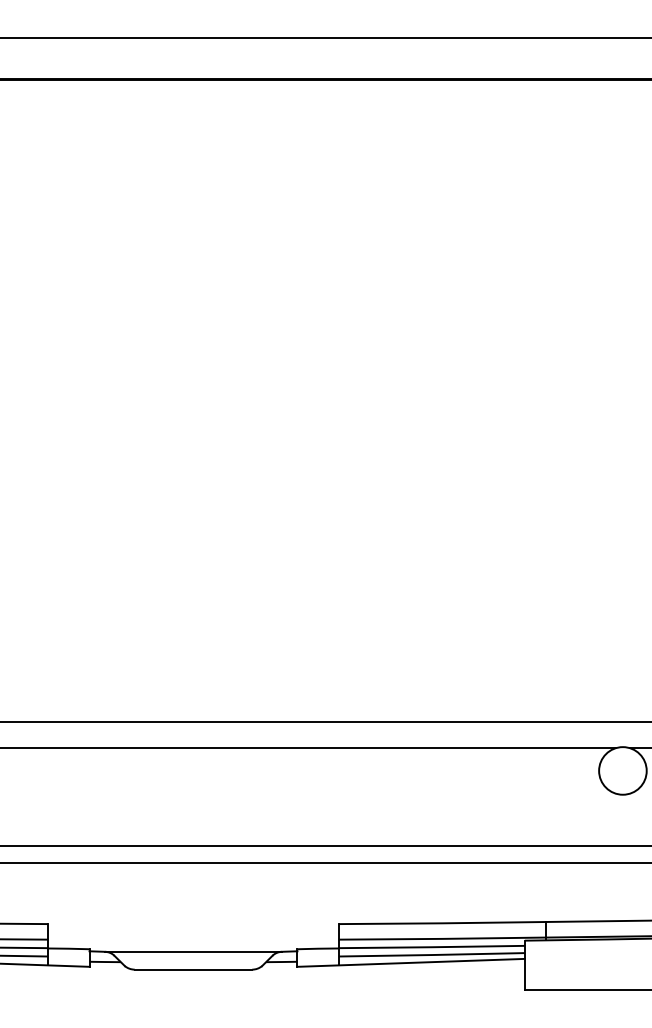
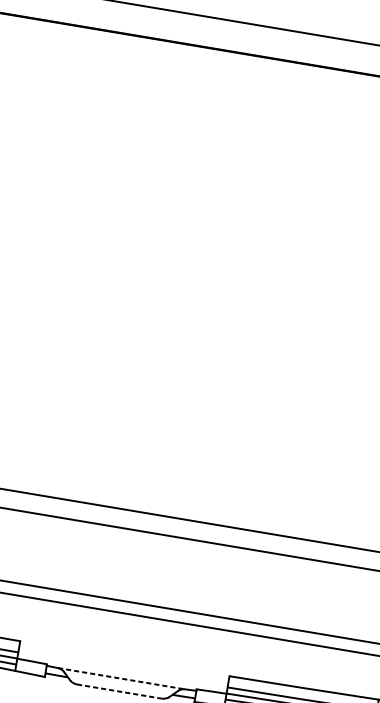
line: (193, 951) -> (121, 678), solid -> dashed
line: (193, 969) -> (119, 691), solid -> dashed

